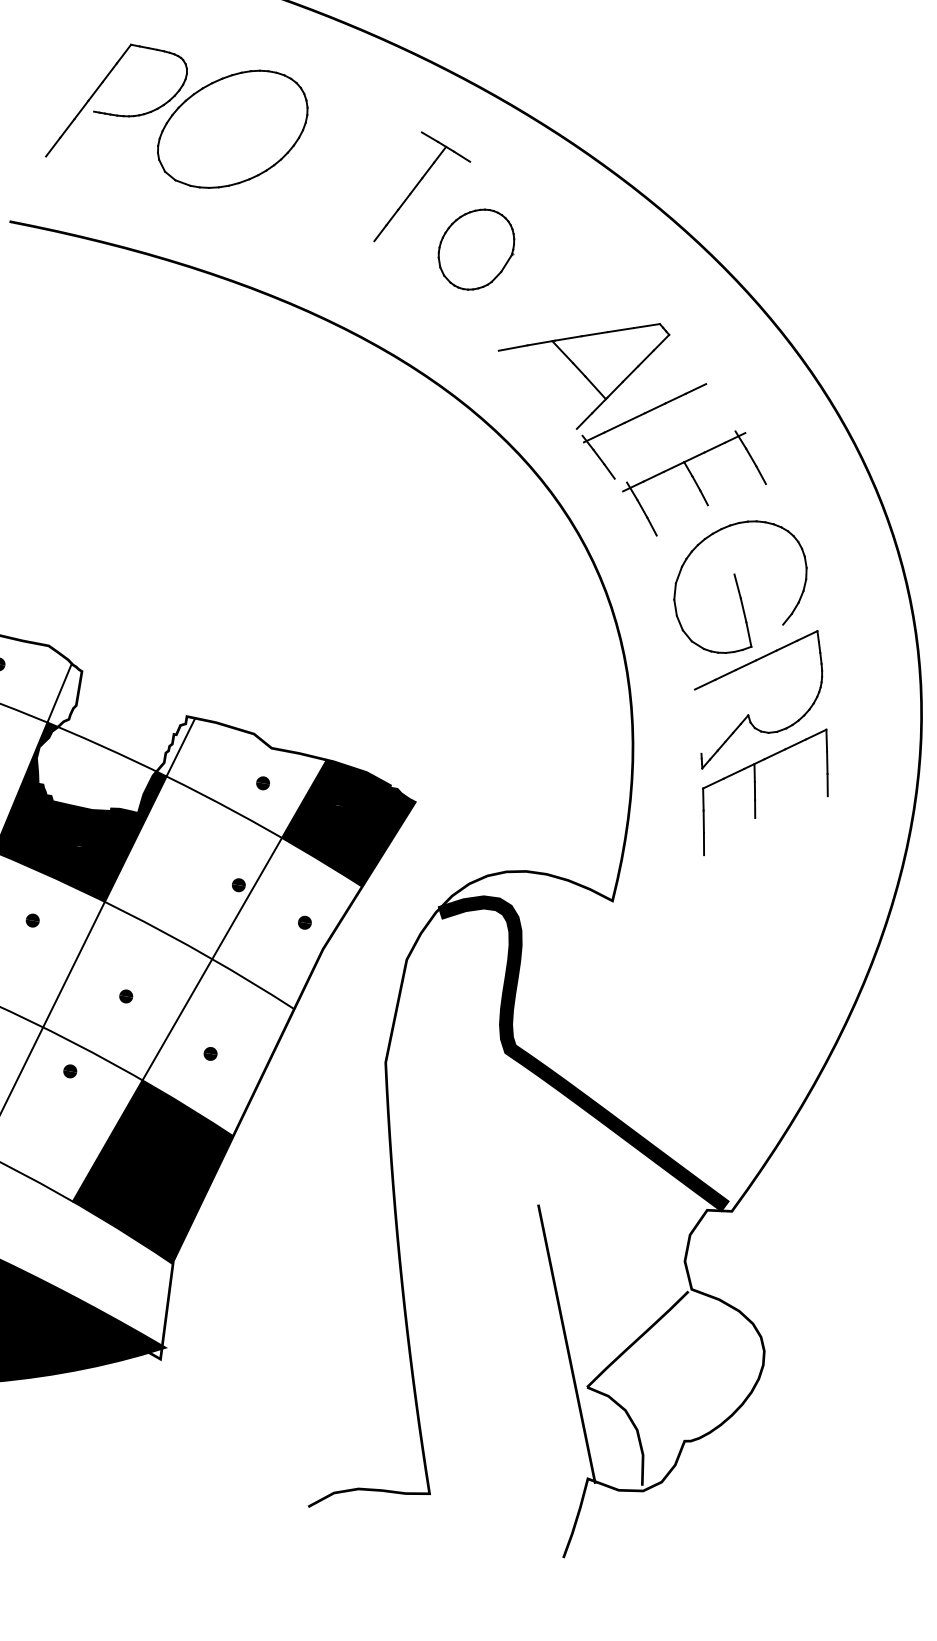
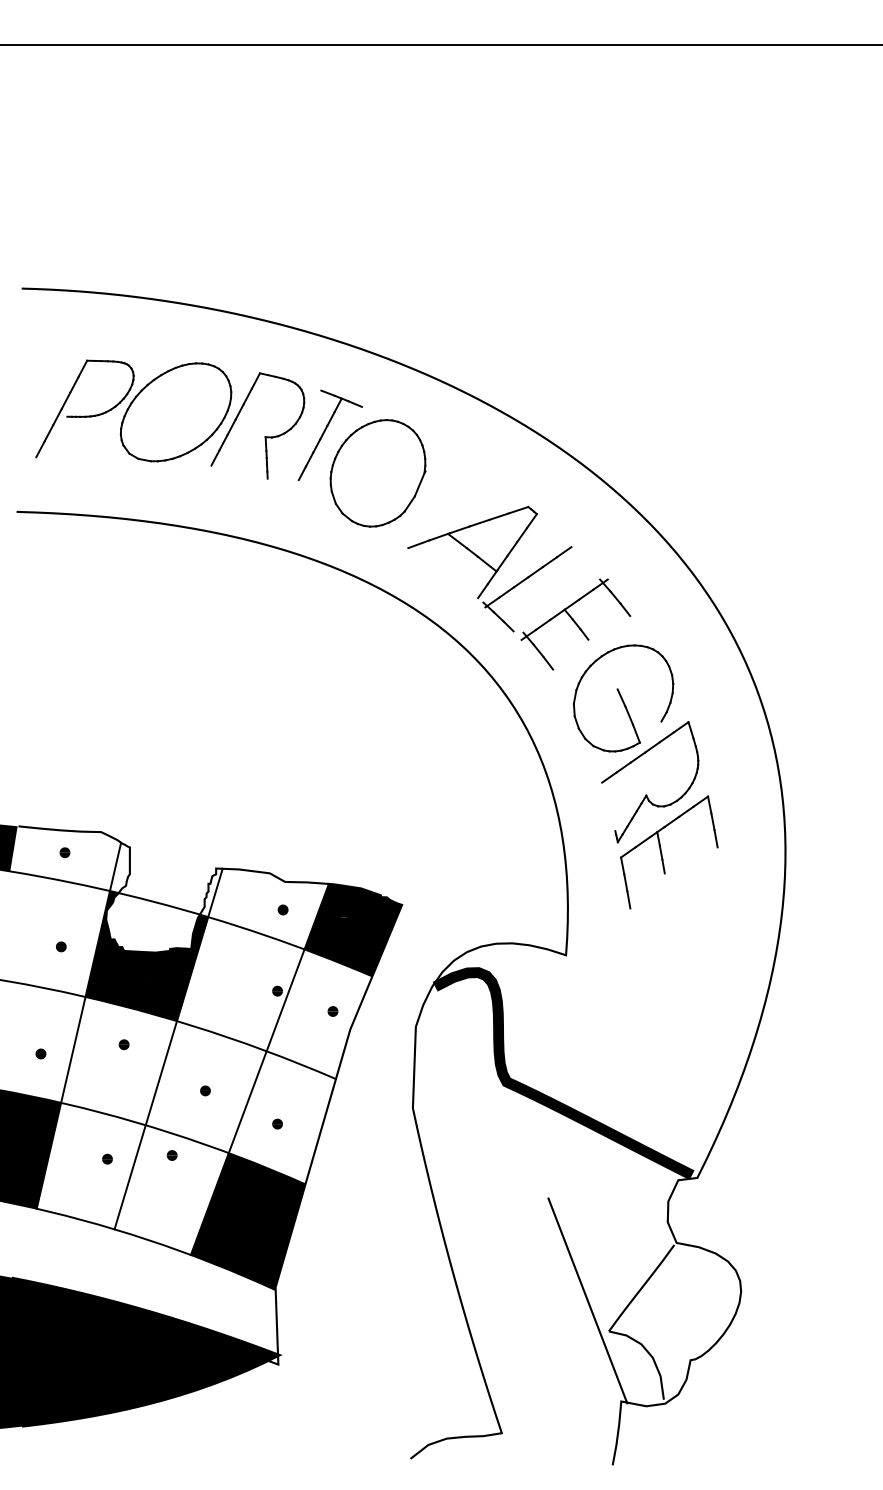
part: (340, 178) -> (264, 436), added
part: (475, 249) -> (377, 473), size x1.67

